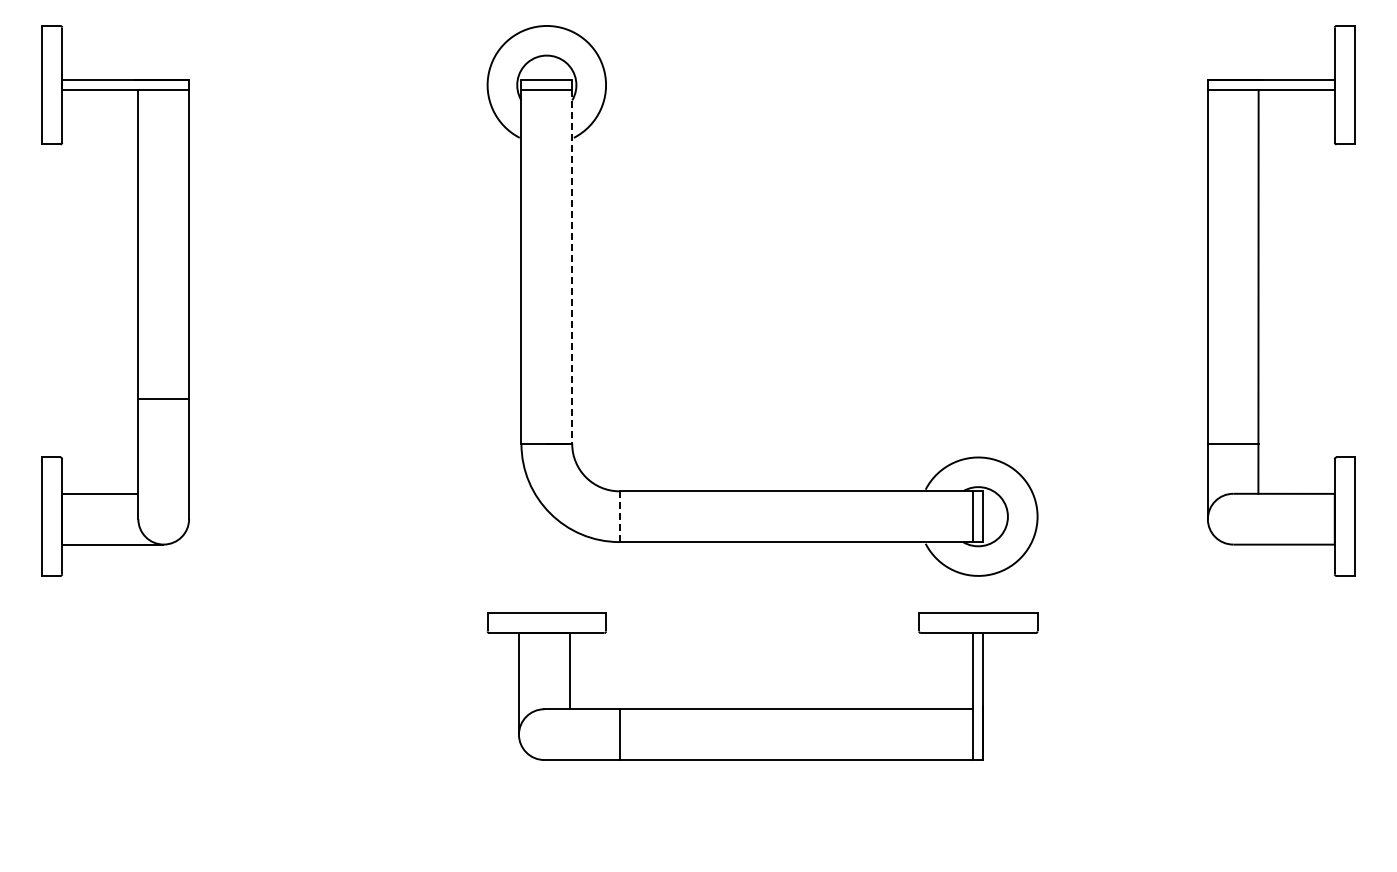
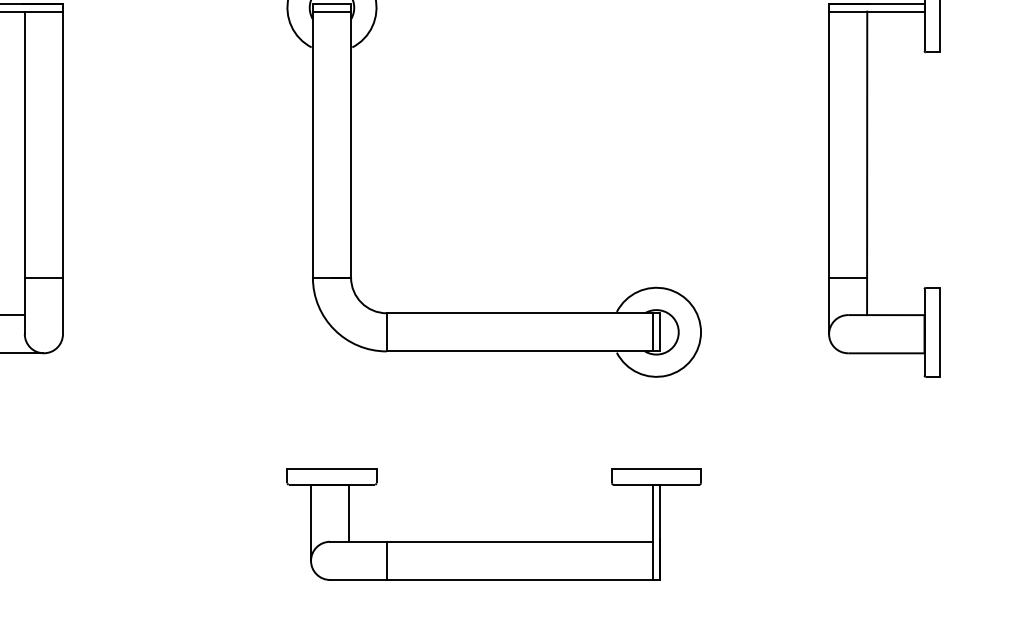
line: (572, 267) -> (351, 144), dashed -> solid
line: (163, 398) -> (43, 277), moved
line: (619, 516) -> (386, 332), dashed -> solid
part: (762, 708) -> (494, 541), moved

